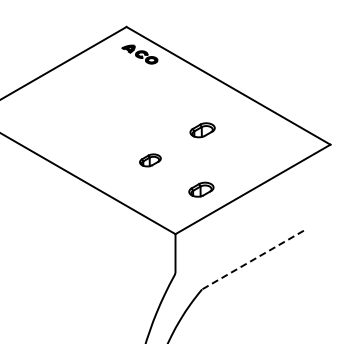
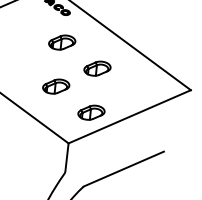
part: (151, 100) -> (62, 42), added
part: (202, 130) -> (97, 68), size x1.43
part: (150, 160) -> (56, 86), size x1.67
part: (201, 189) -> (91, 112), size x1.43
line: (252, 260) -> (123, 169), dashed -> solid

